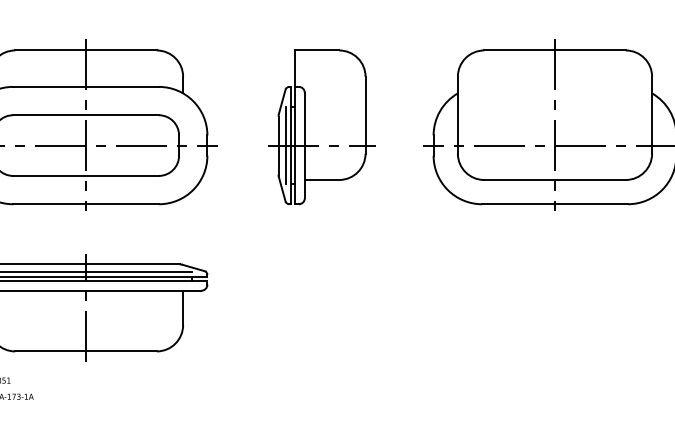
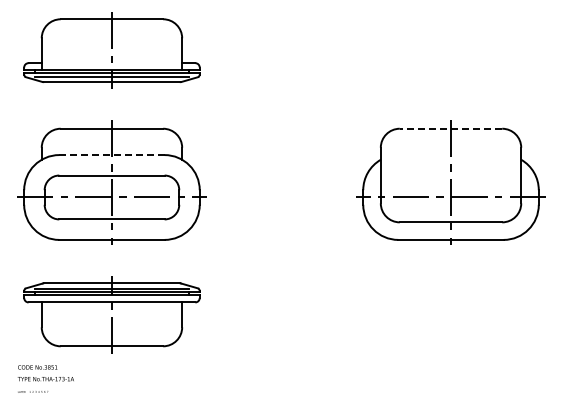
line: (554, 50) -> (450, 128), solid -> dashed
line: (85, 87) -> (111, 155), solid -> dashed
part: (321, 126) -> (282, 183), removed

